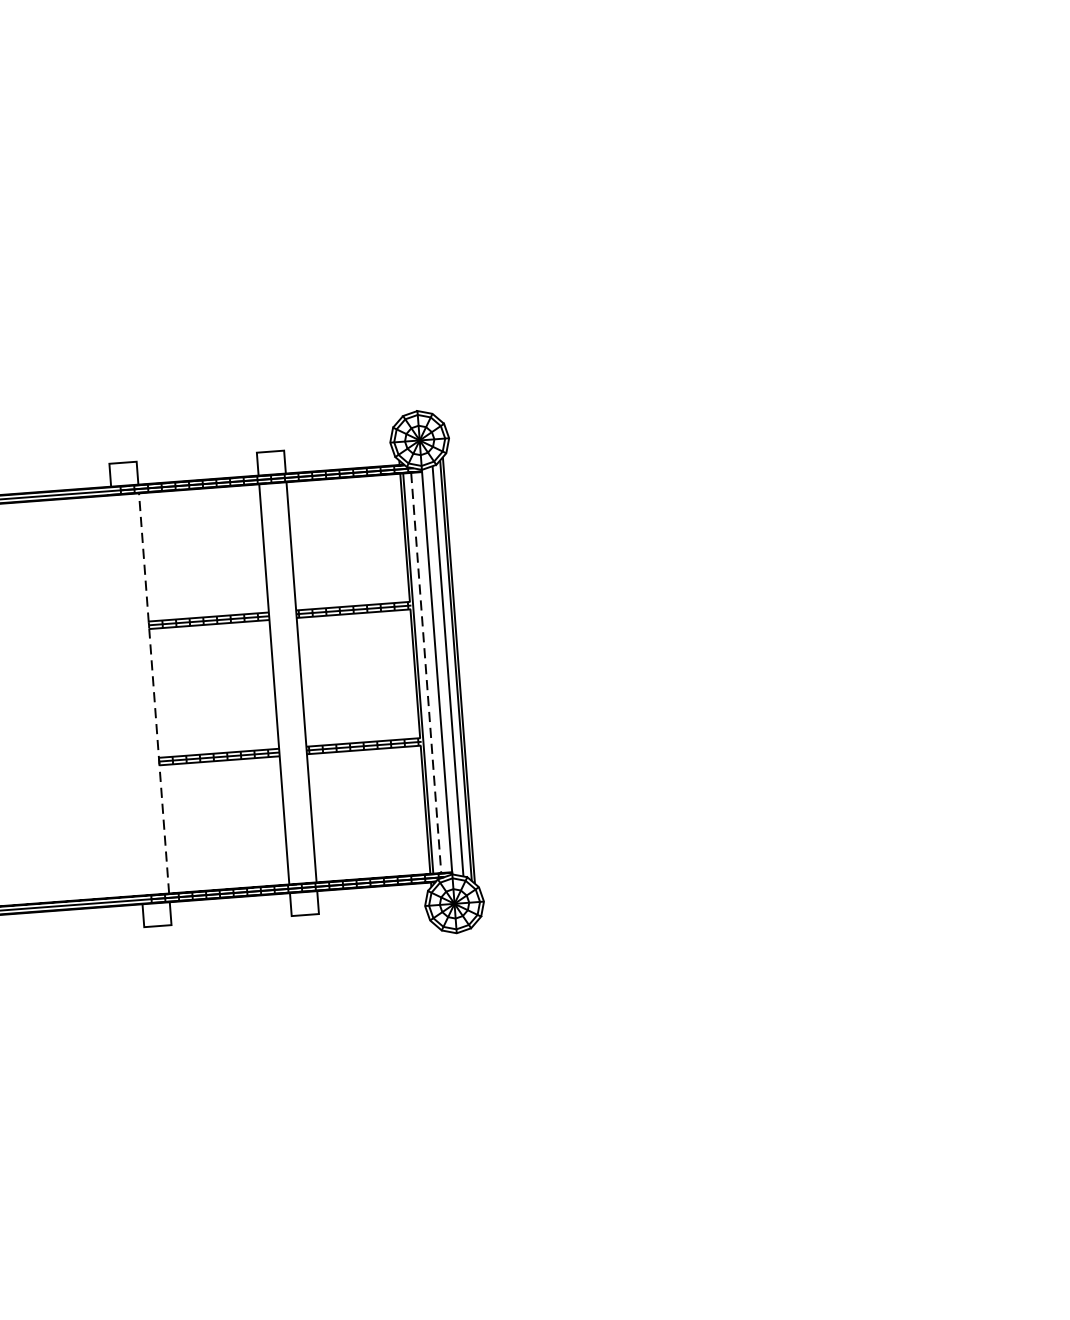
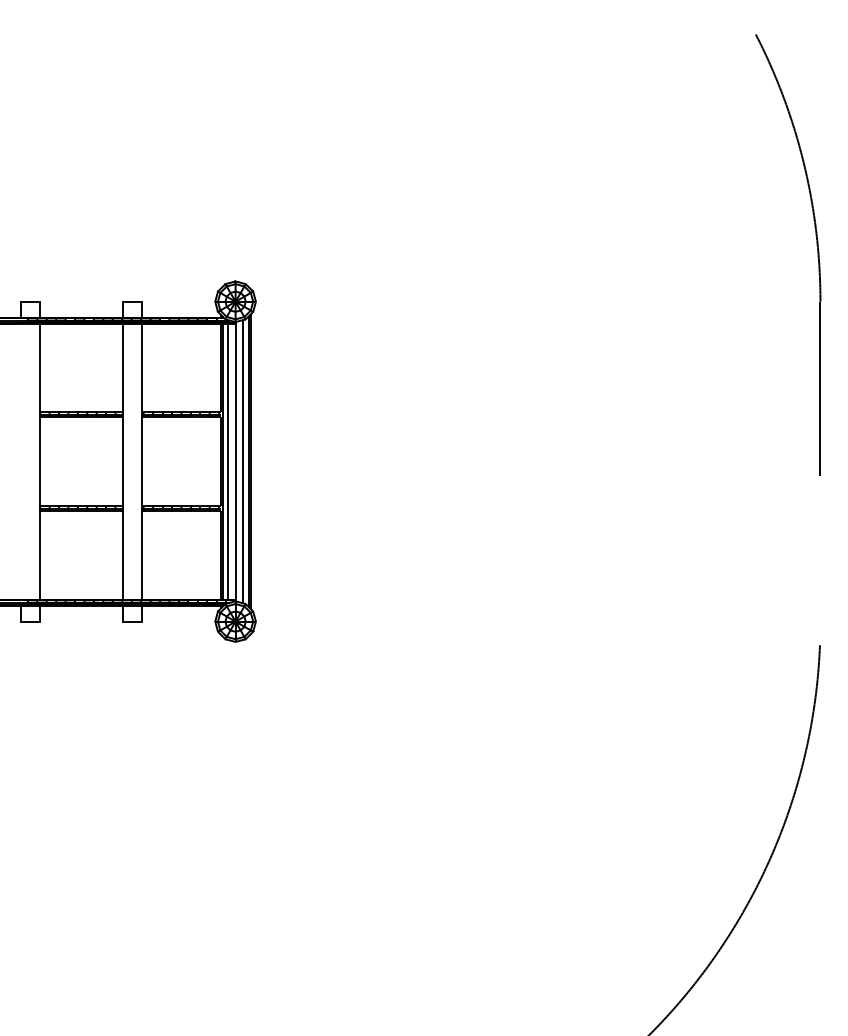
line: (426, 674) -> (228, 462), dashed -> solid
line: (154, 693) -> (40, 461), dashed -> solid

